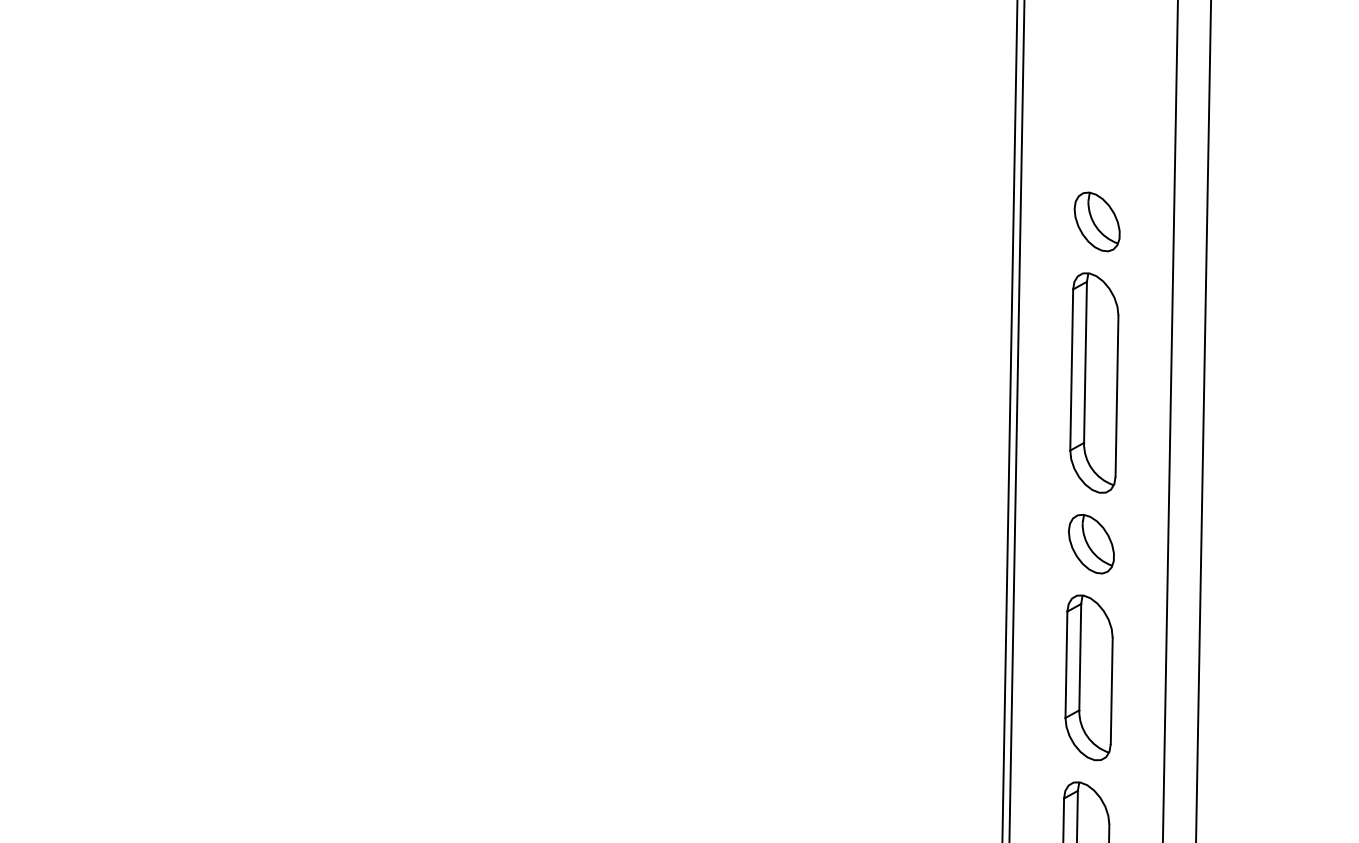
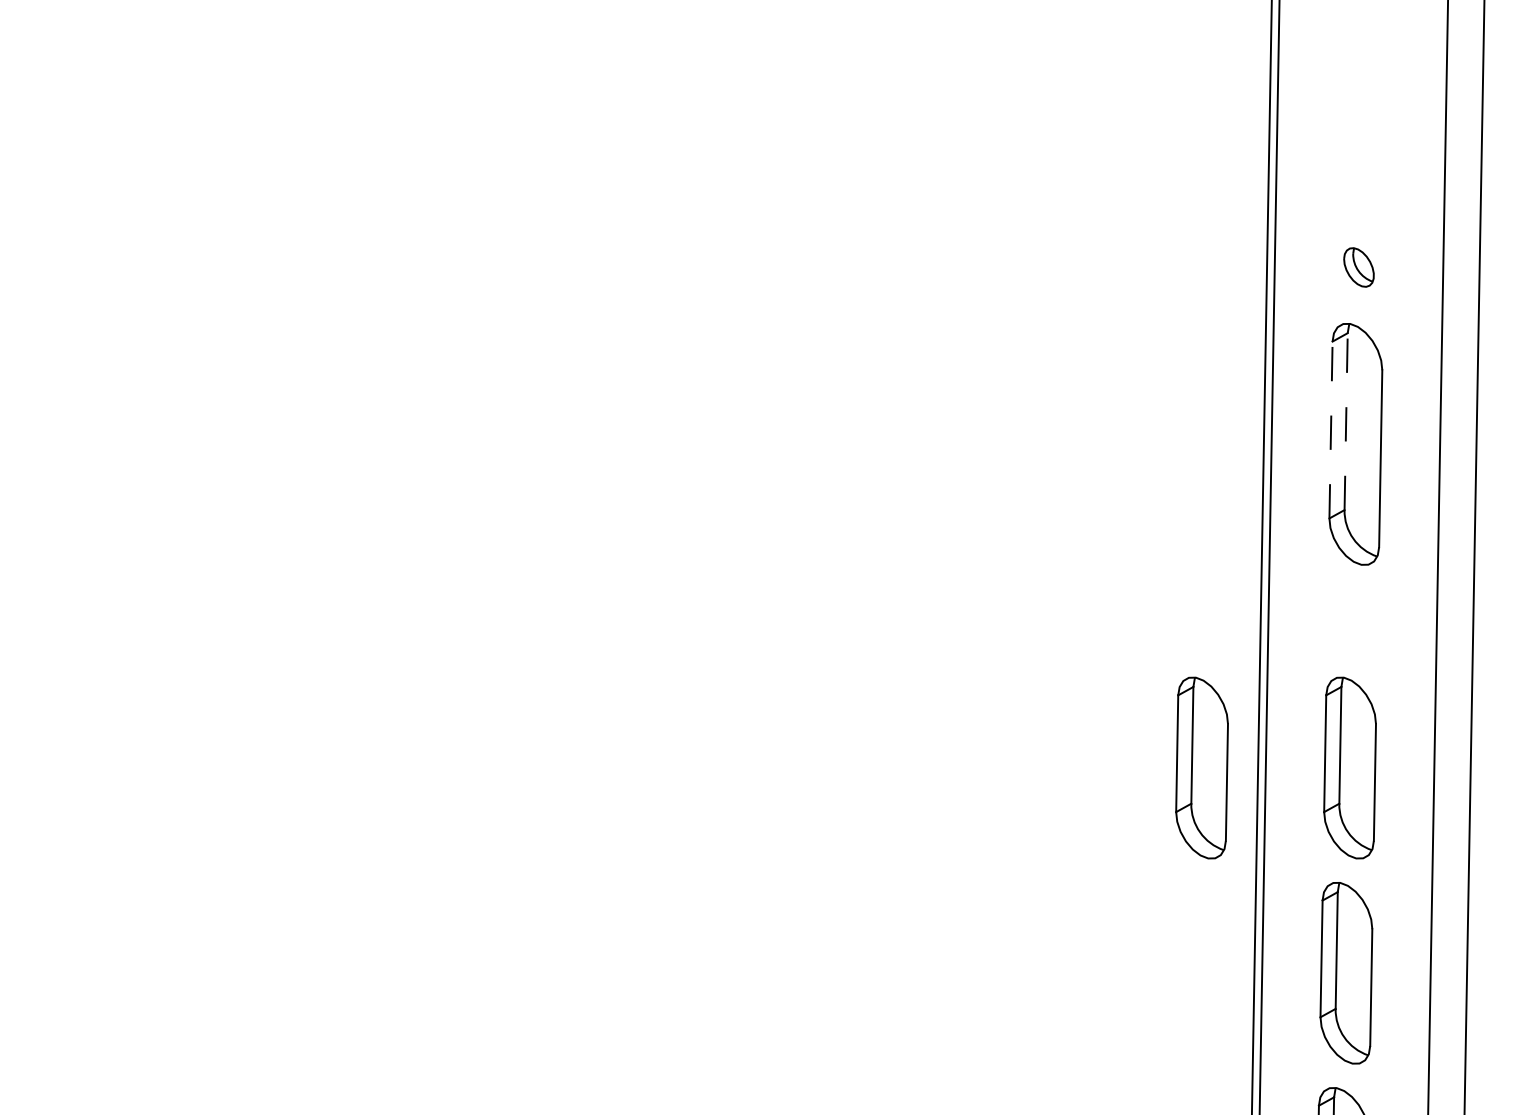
part: (1096, 221) -> (1358, 267), size x0.6
line: (1085, 362) -> (1346, 421), solid -> dashed
line: (1072, 369) -> (1331, 429), solid -> dashed
part: (1091, 544) -> (1352, 621), removed
part: (953, 677) -> (1201, 767), added

